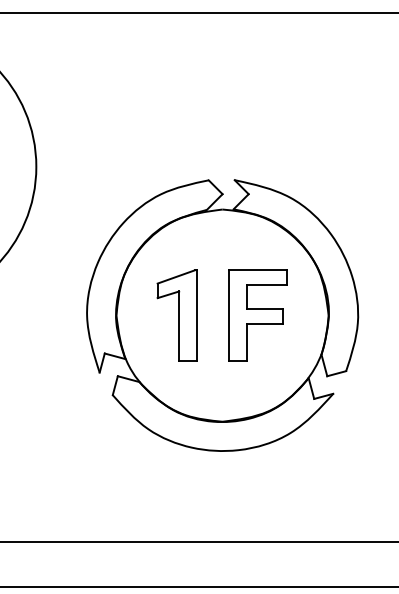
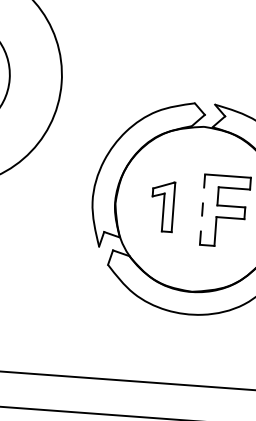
part: (176, 315) -> (162, 206), size x0.7
line: (228, 316) -> (202, 210), solid -> dashed

